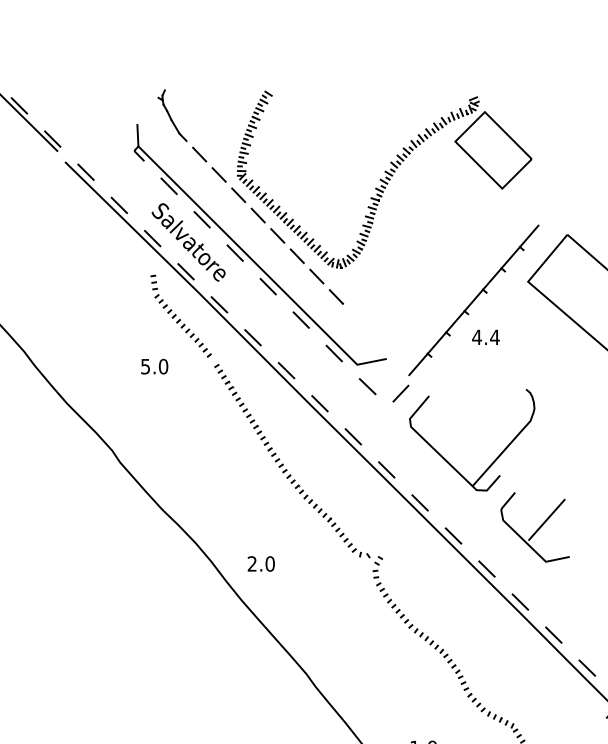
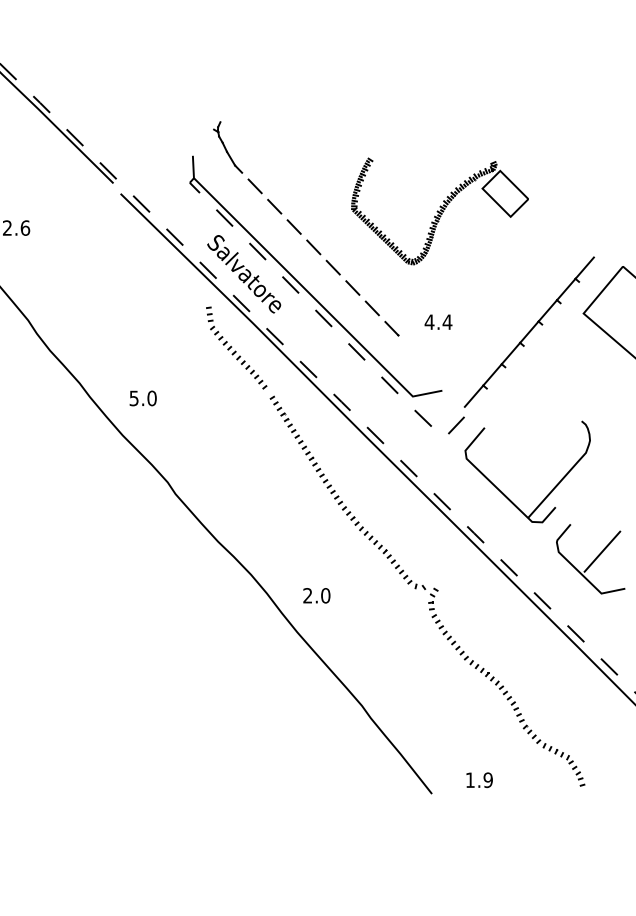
part: (383, 179) -> (439, 211), size x0.6
text: (485, 336) -> (438, 321), moved
text: (153, 366) -> (142, 398), moved

